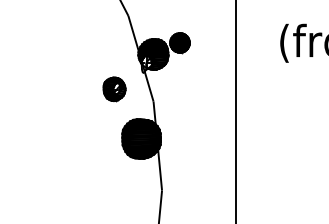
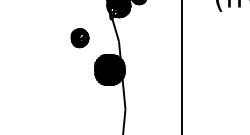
part: (114, 89) -> (80, 38), moved

